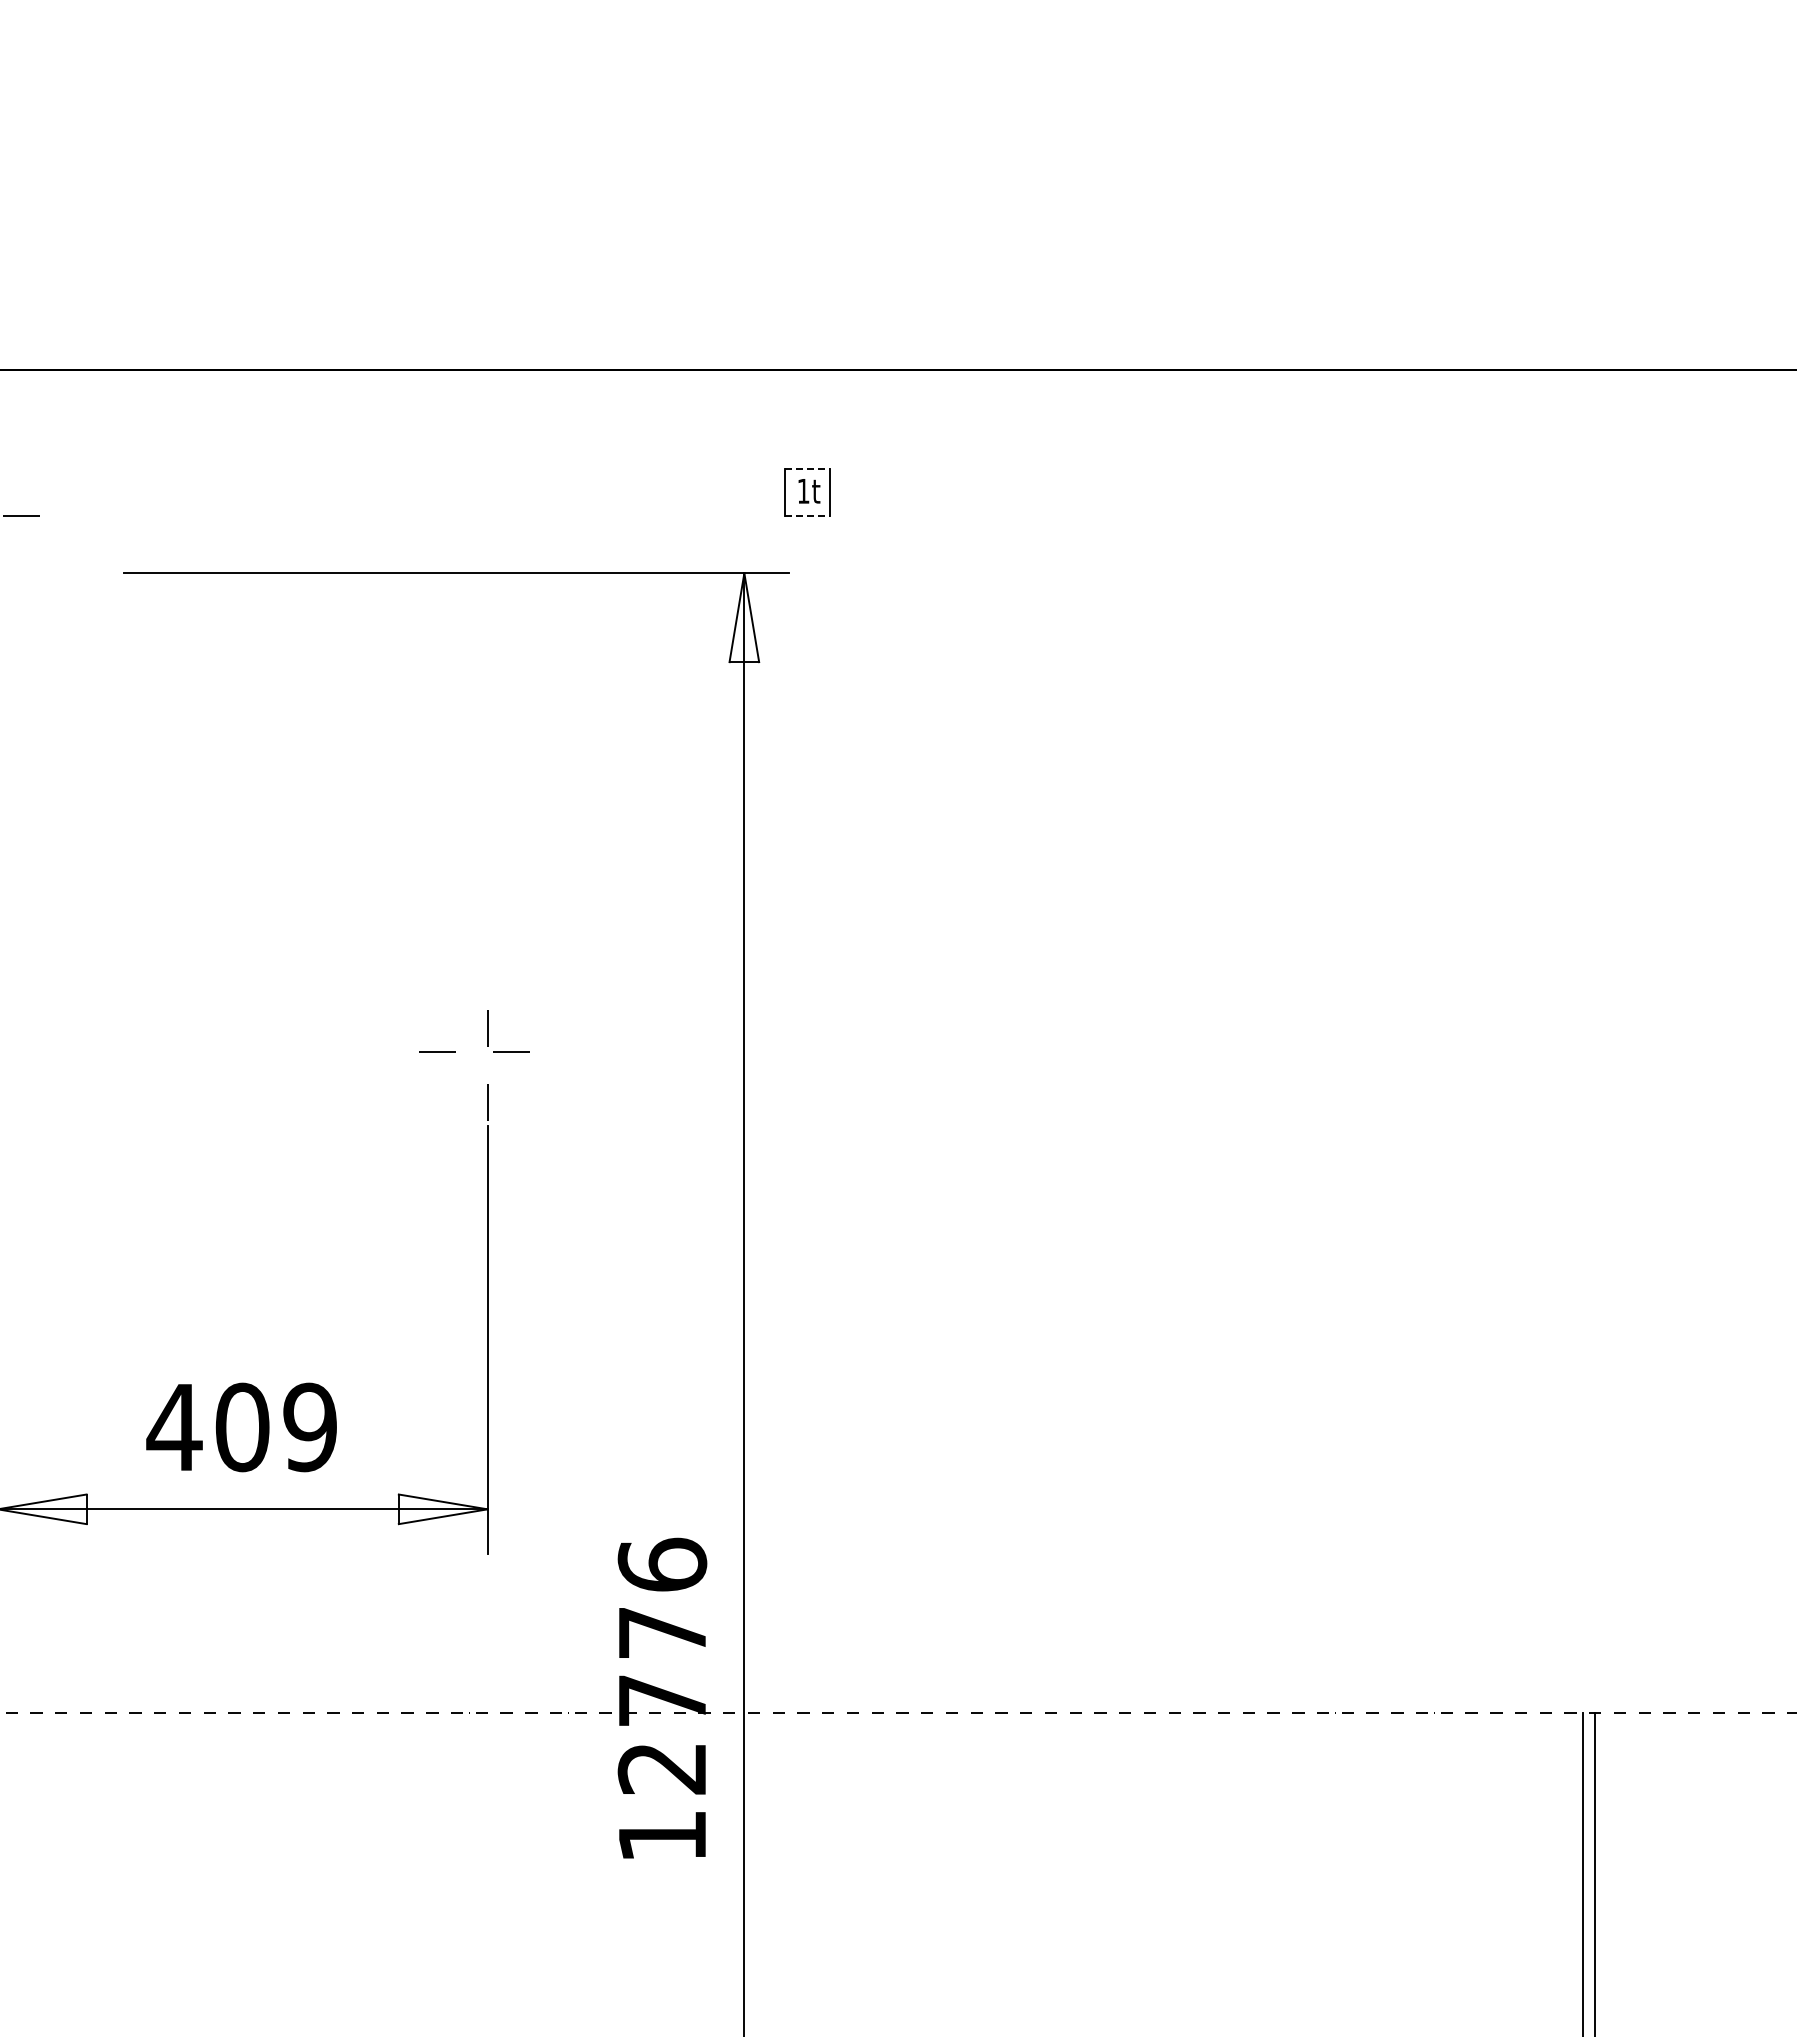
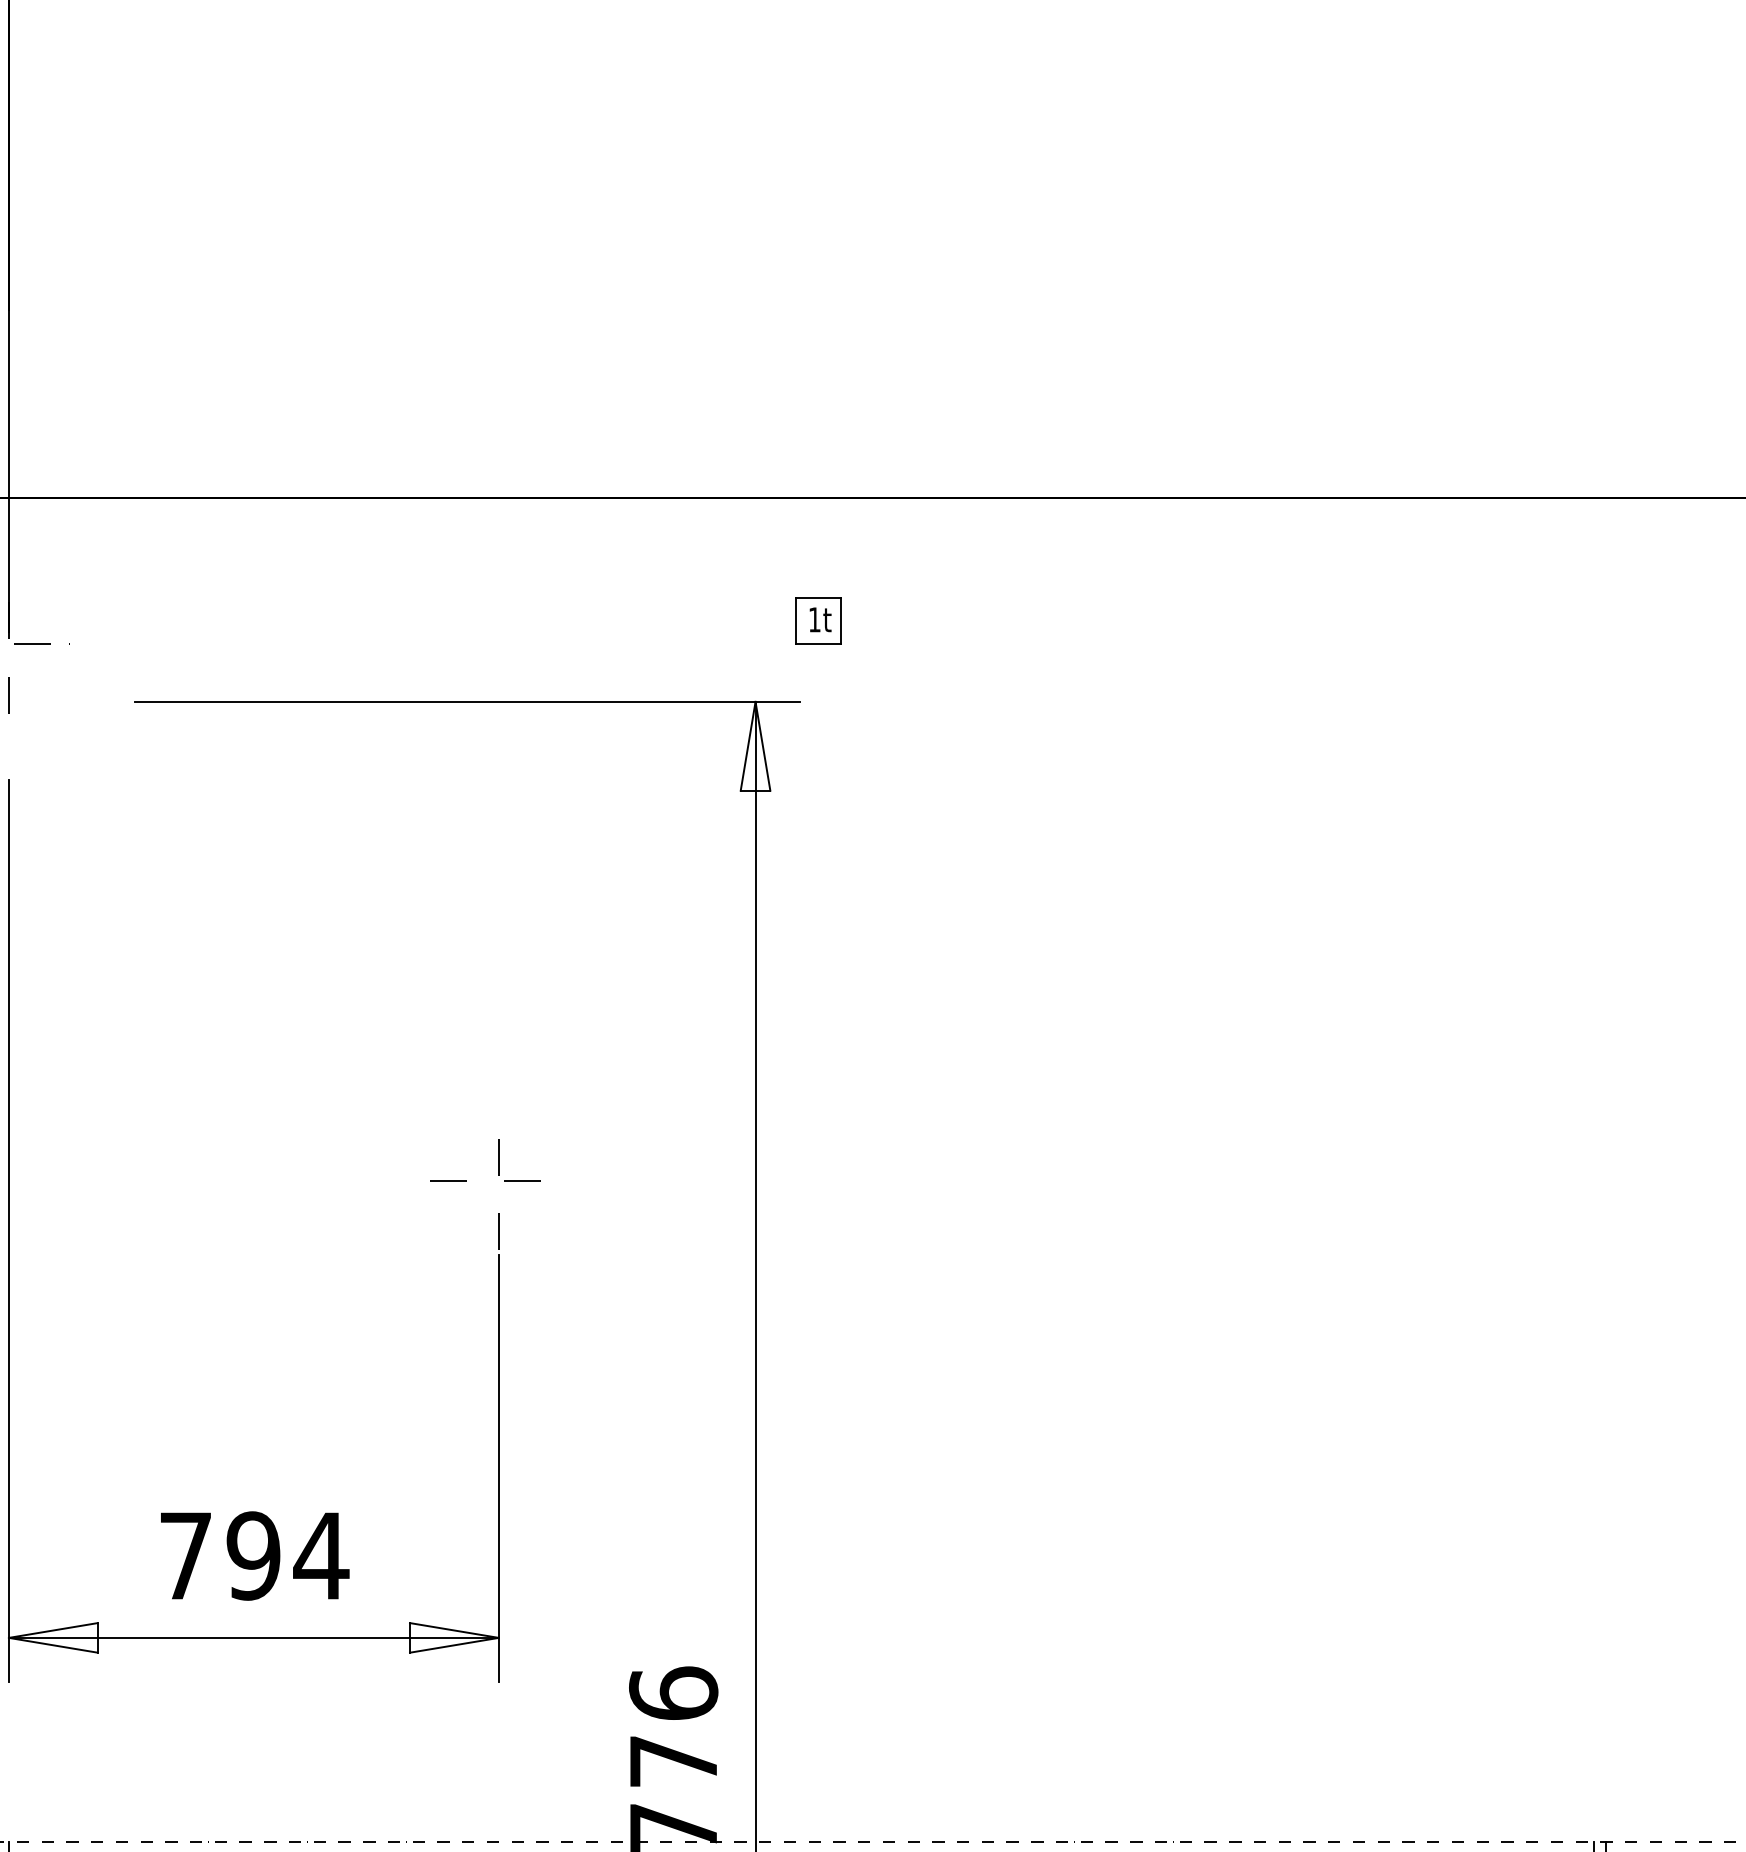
line: (807, 469) -> (818, 598), dashed -> solid
line: (807, 515) -> (818, 644), dashed -> solid
text: (242, 1427) -> (253, 1556), 409 -> 794

